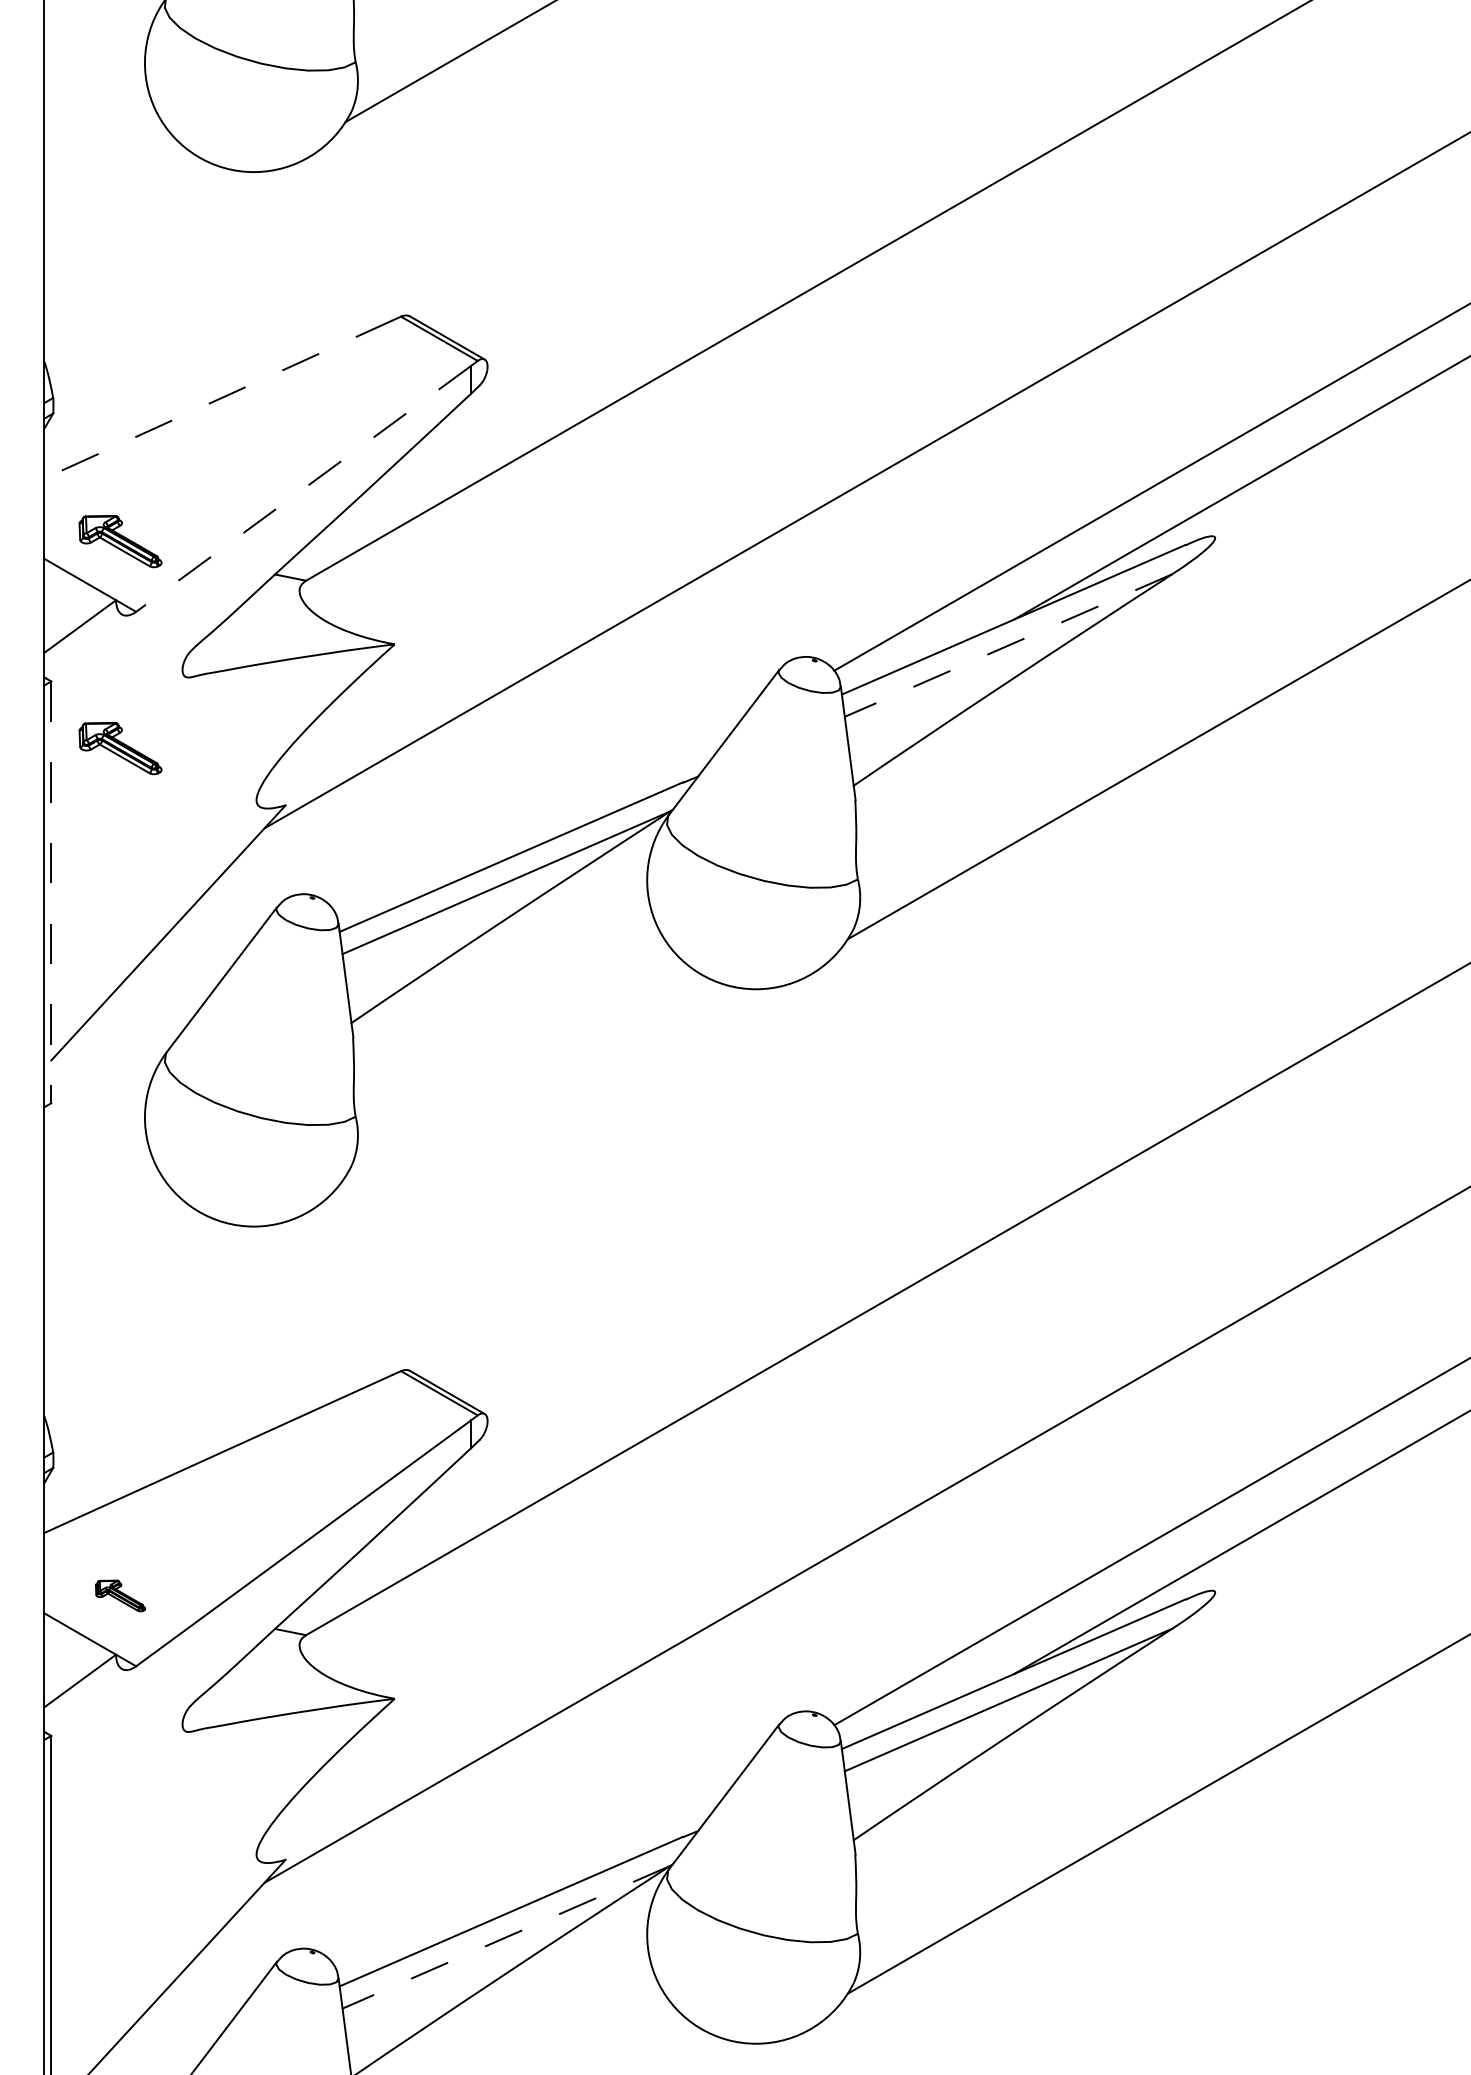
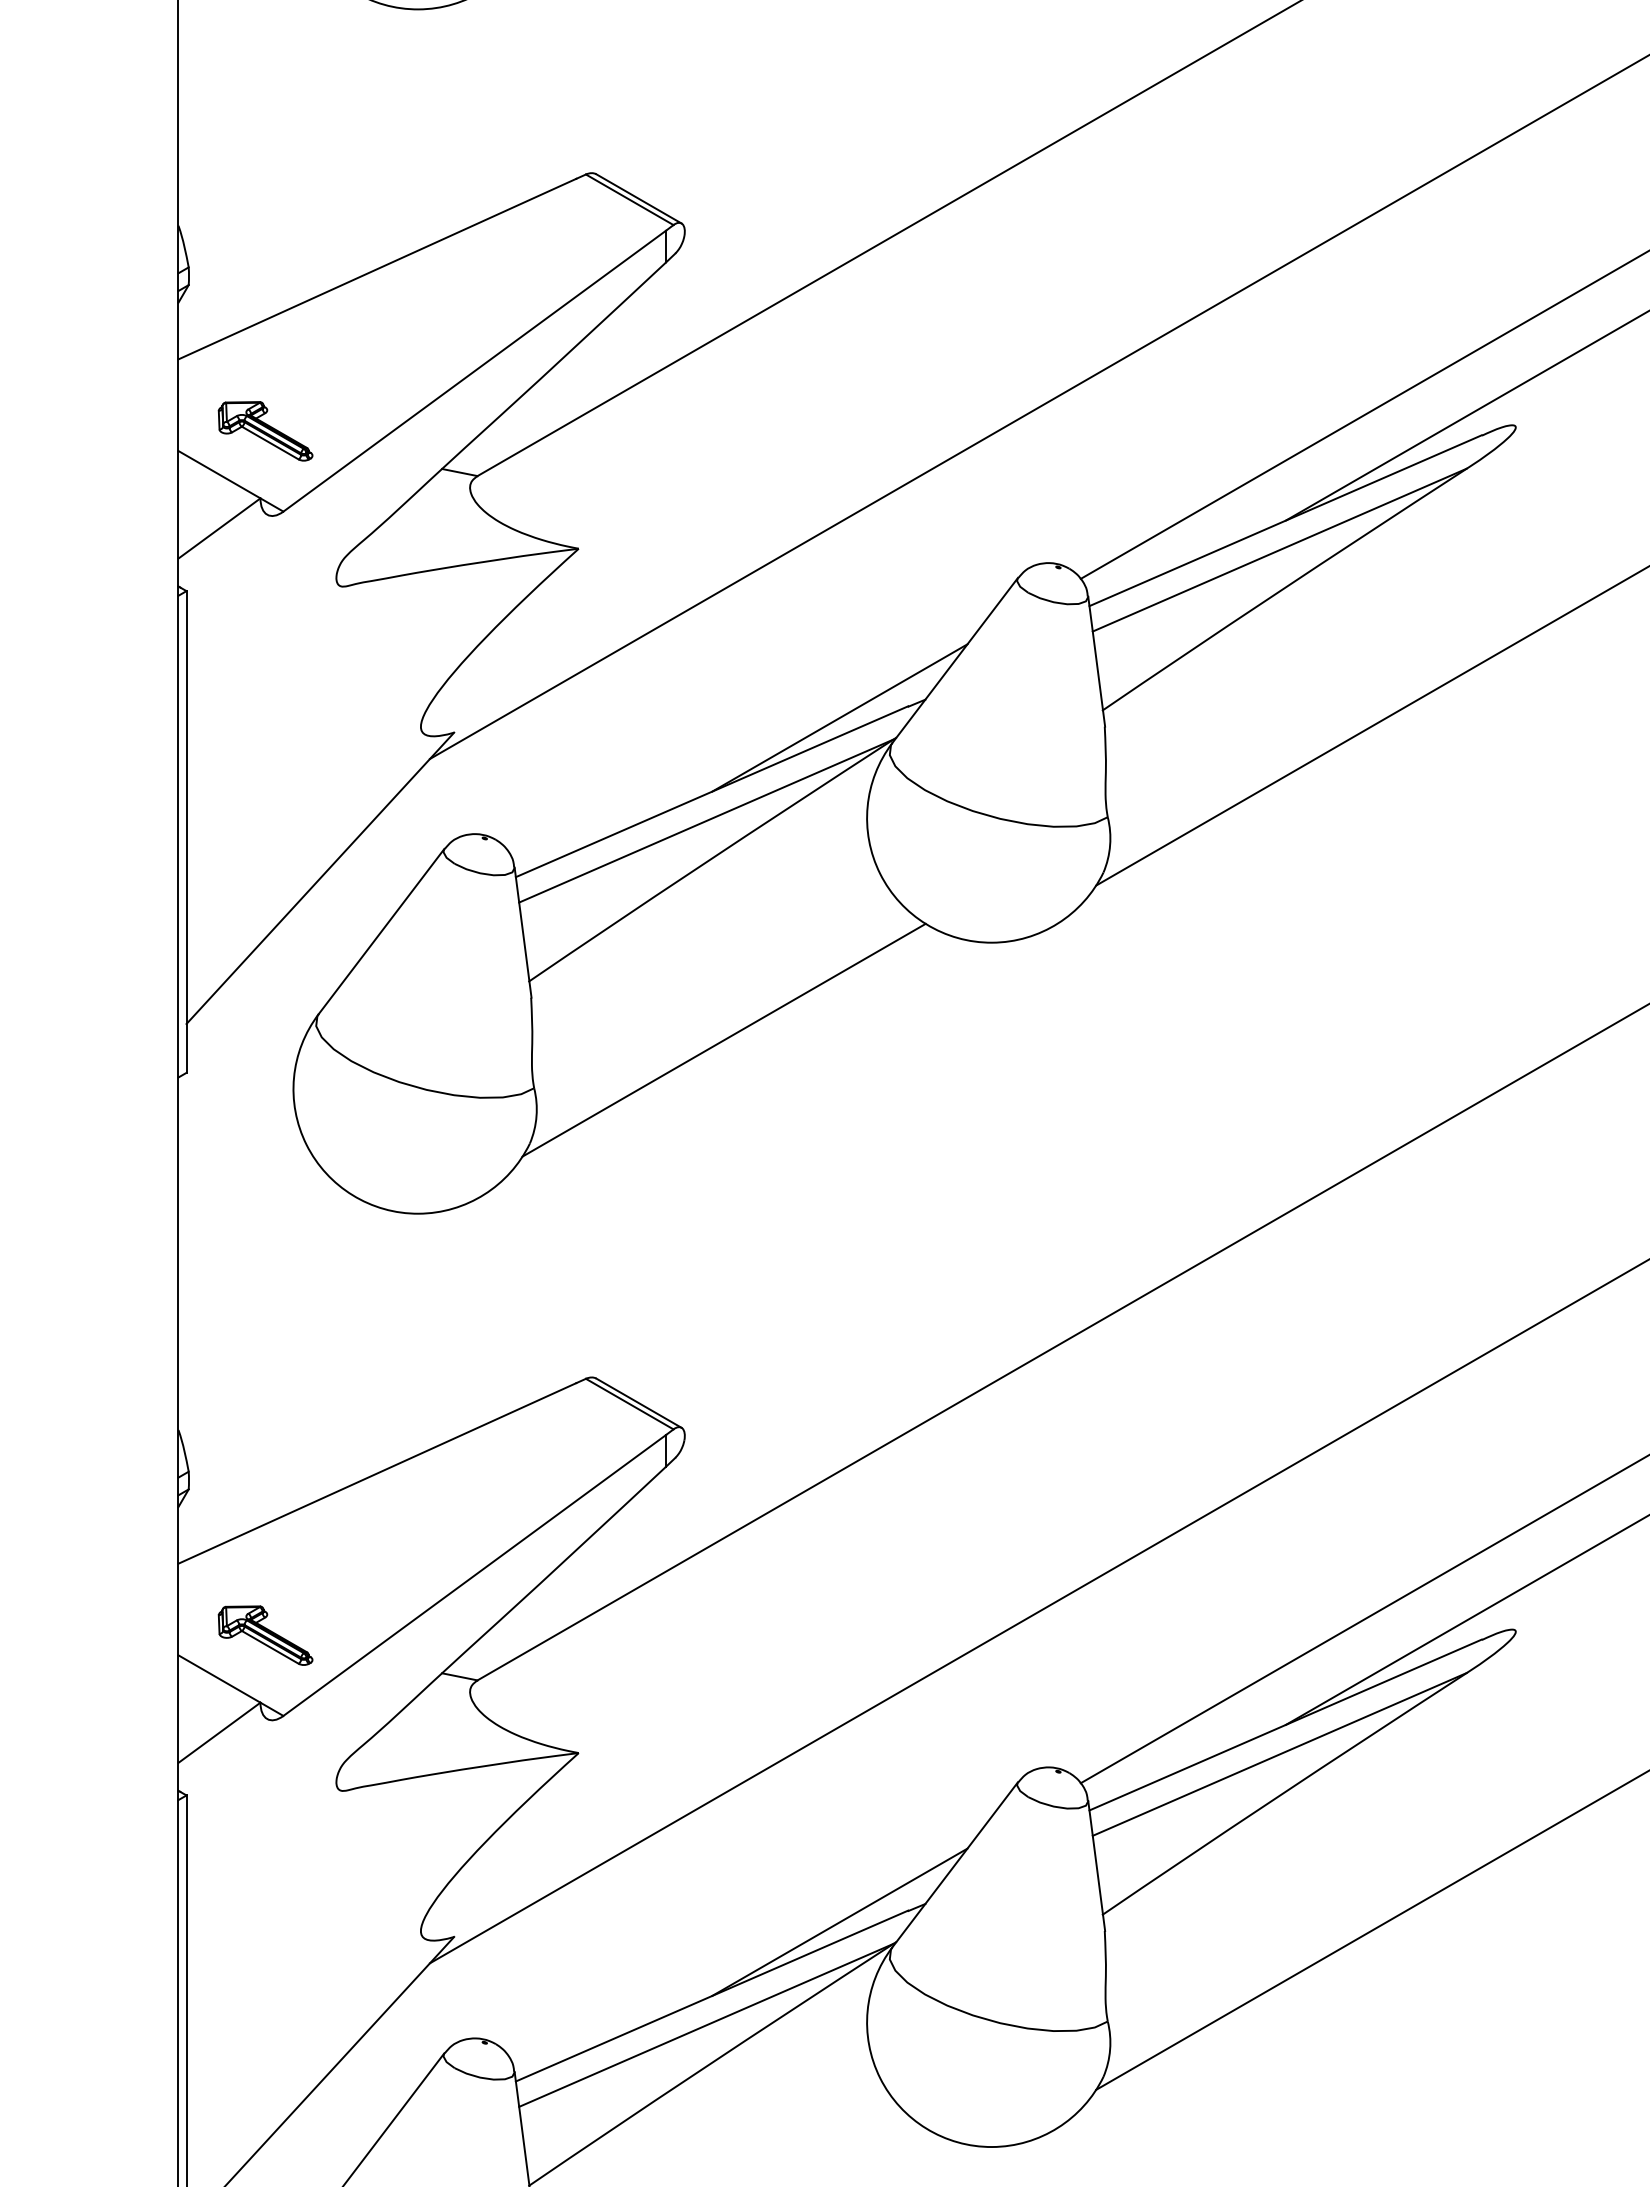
line: (217, 399) -> (376, 269), dashed -> solid
line: (303, 488) -> (474, 370), dashed -> solid
line: (1008, 645) -> (1279, 550), dashed -> solid
part: (120, 748) -> (265, 667), removed
line: (623, 792) -> (840, 717), added
line: (51, 892) -> (186, 832), dashed -> solid
line: (521, 1074) -> (723, 1040), added
part: (120, 1595) -> (265, 1635), size x1.67
line: (623, 1846) -> (840, 1921), added
line: (506, 1937) -> (706, 2025), dashed -> solid

